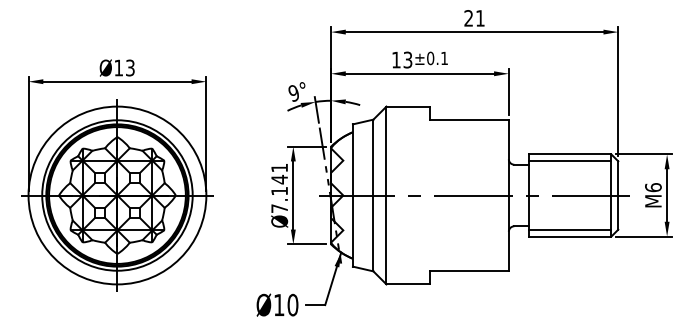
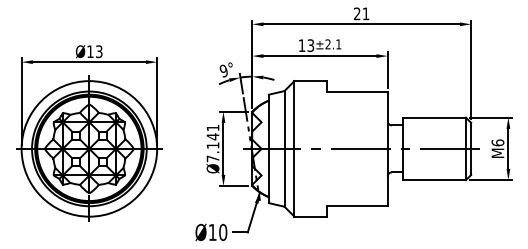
text: (429, 58) -> (327, 44), ±0.1 -> ±2.1
line: (570, 160) -> (434, 122), removed
line: (570, 229) -> (434, 174), removed

